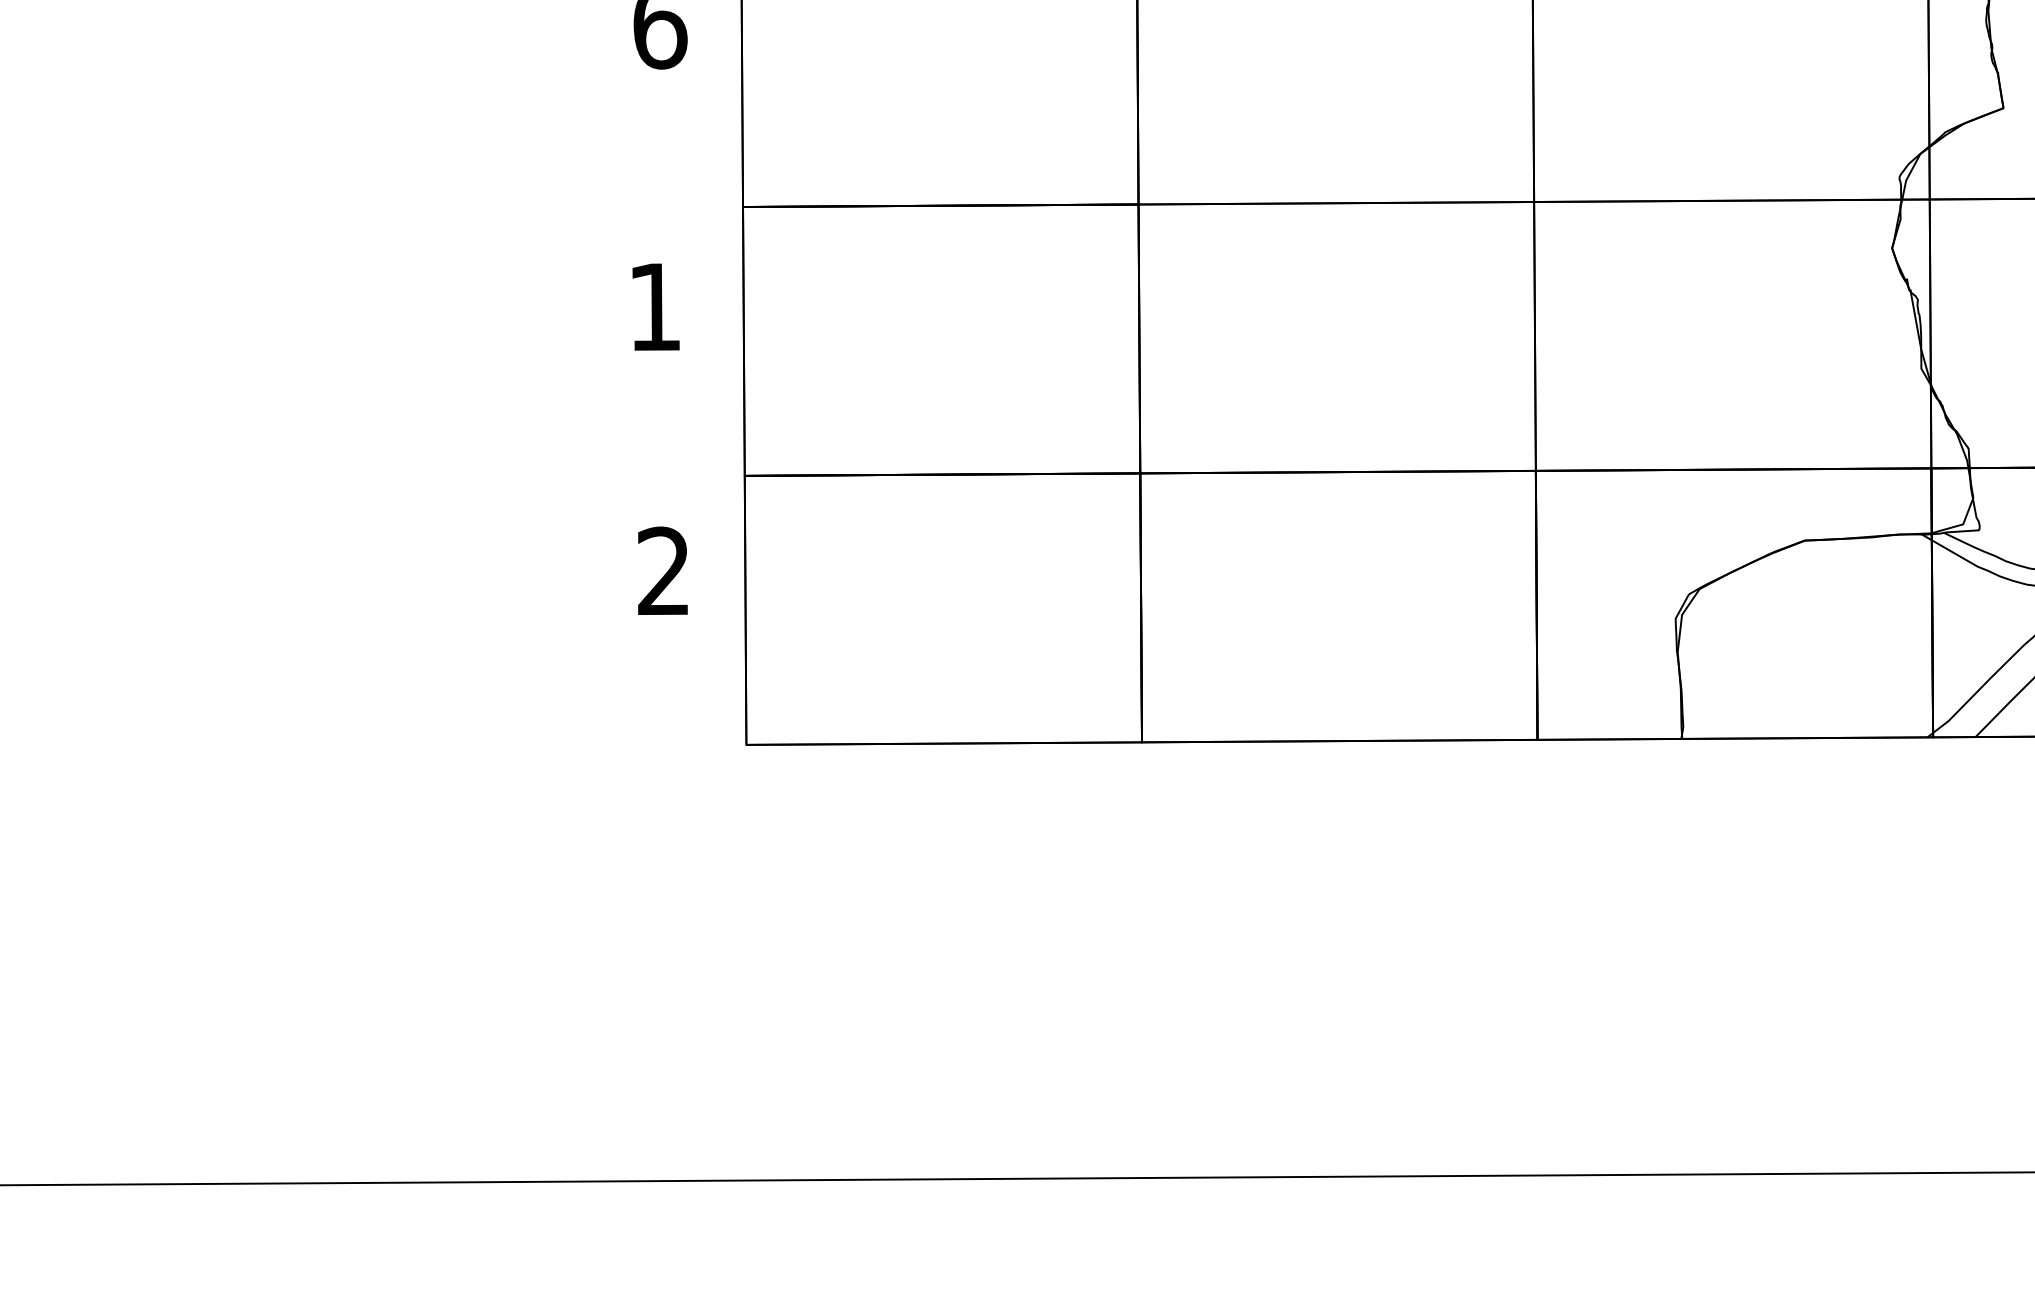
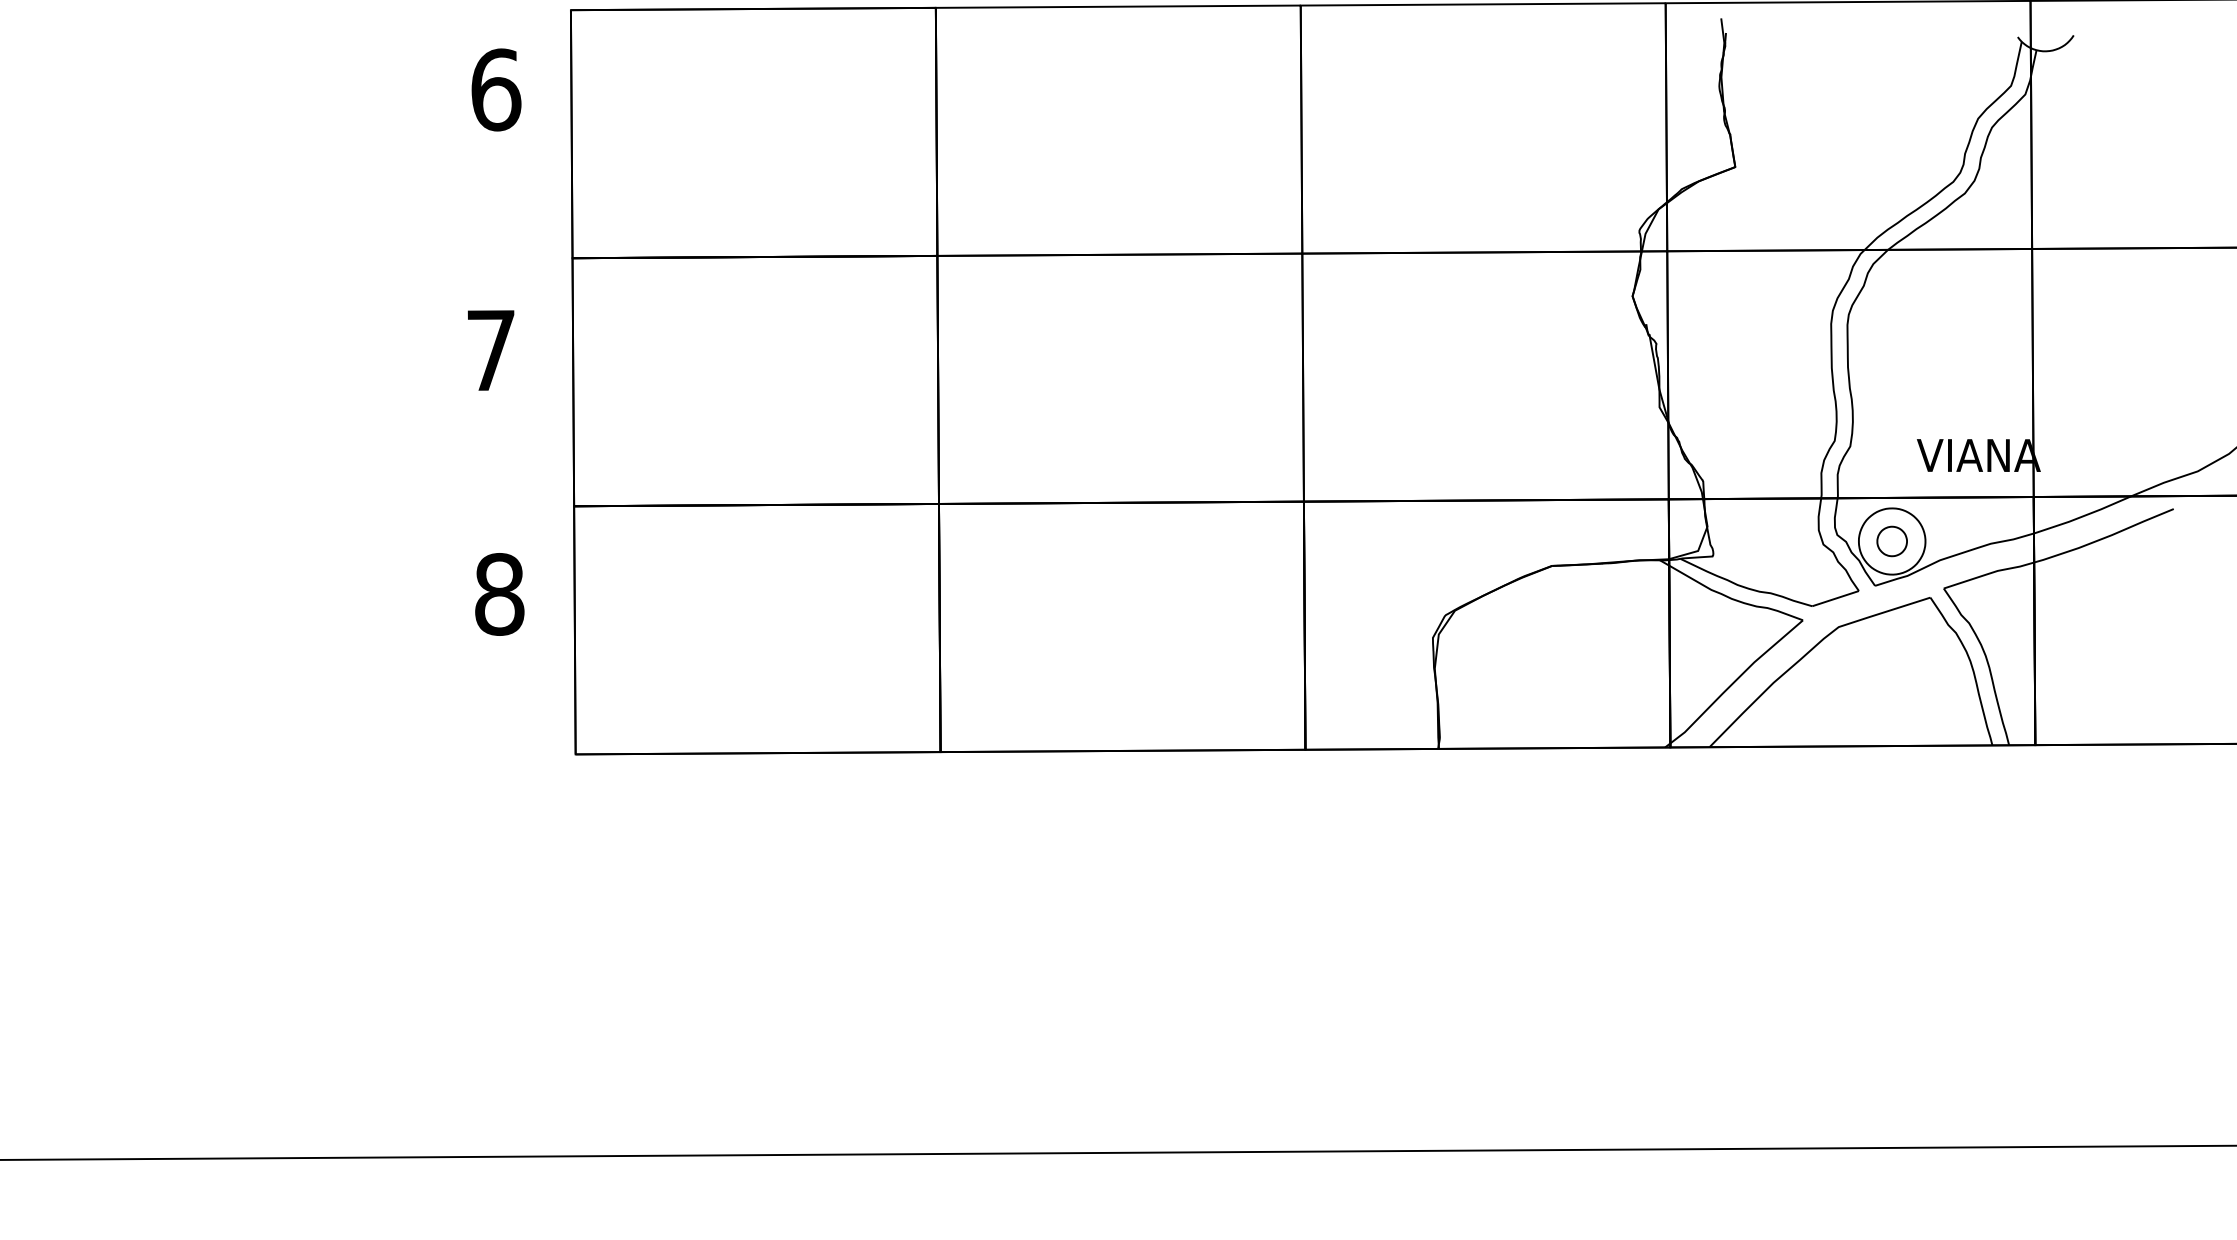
text: (654, 307) -> (490, 350), 1 -> 7
text: (663, 571) -> (499, 594), 2 -> 8

